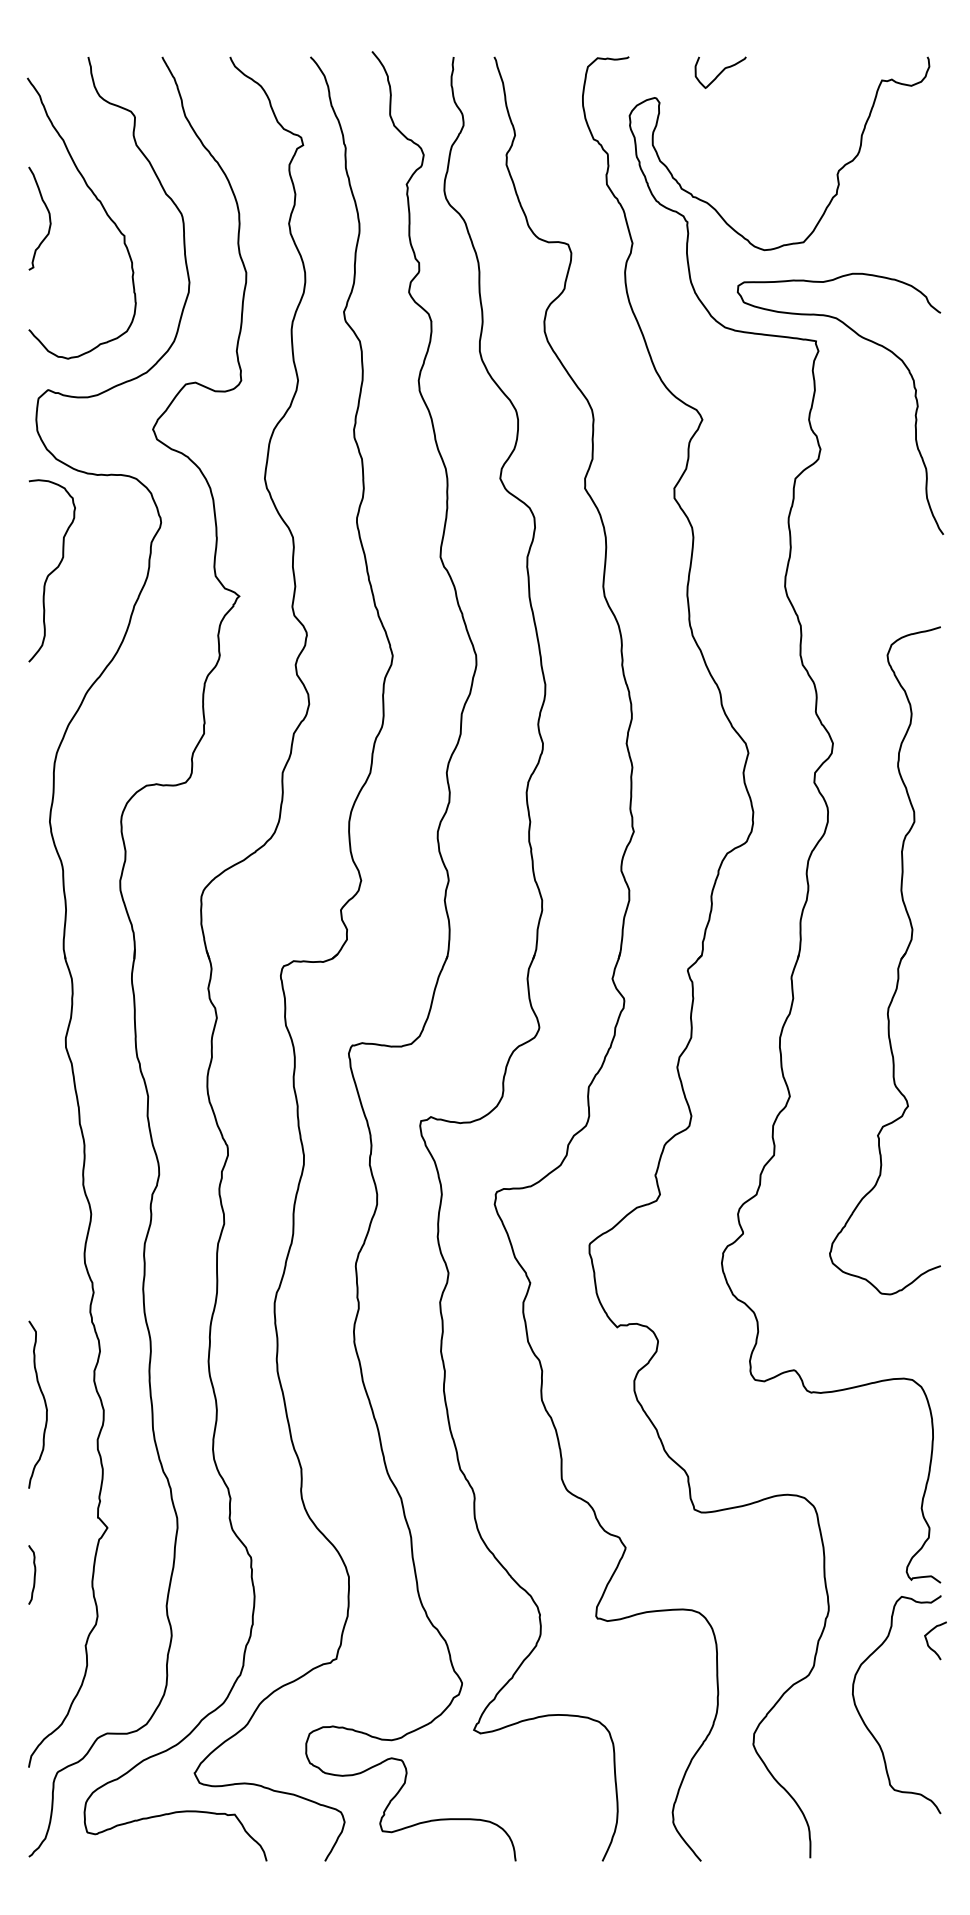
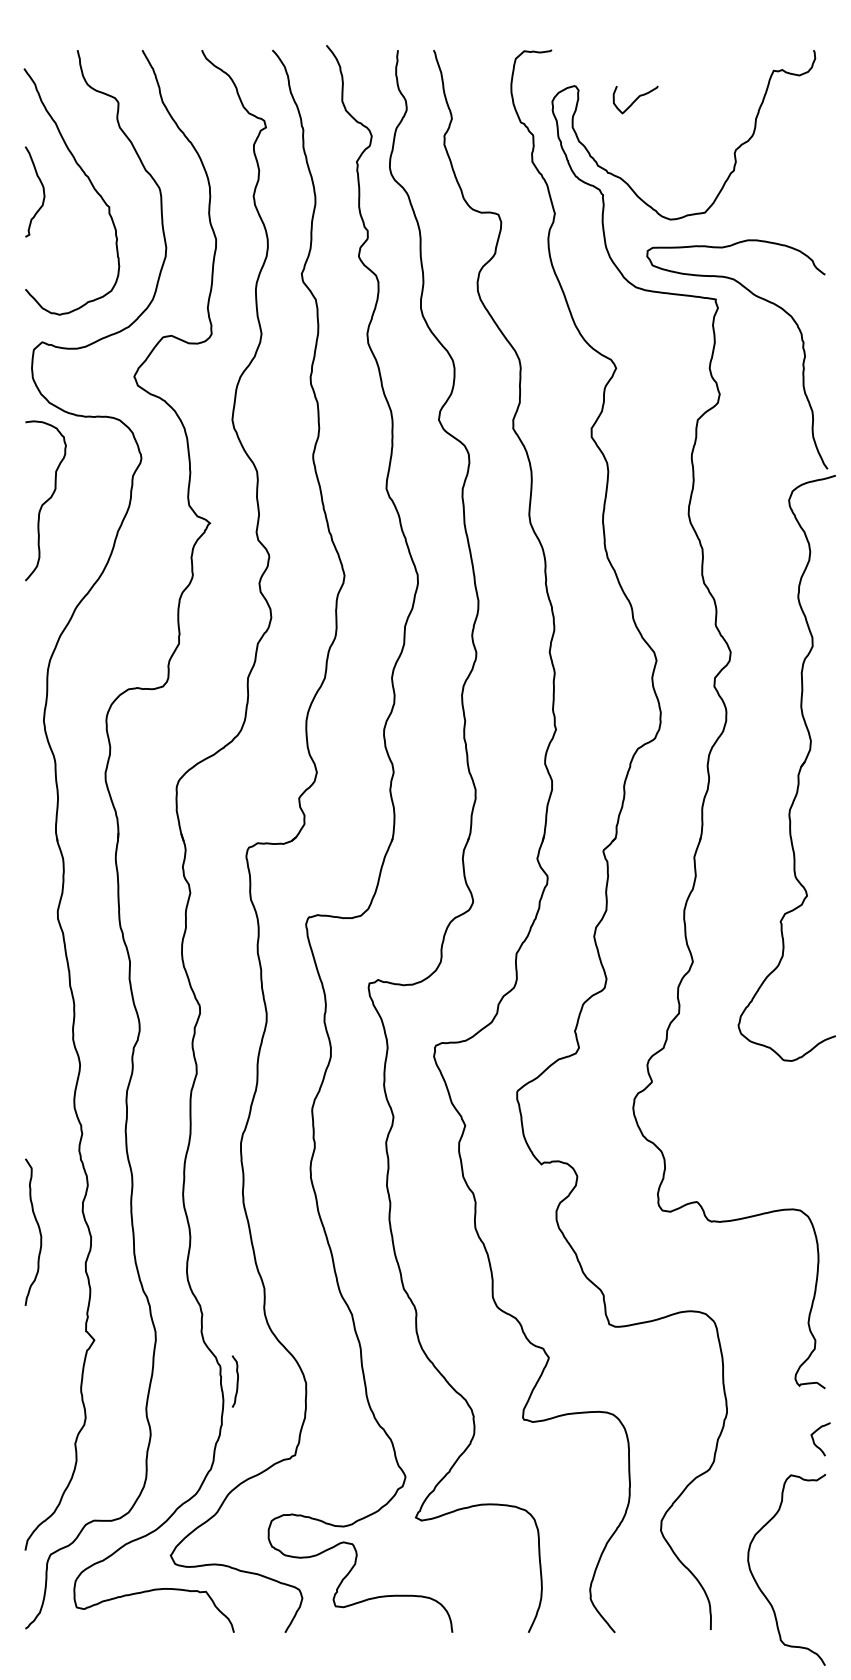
curve: (720, 72) -> (635, 99), moved
part: (898, 964) -> (798, 771), moved
curve: (34, 1574) -> (237, 1381), moved
curve: (866, 1724) -> (760, 1587), moved

